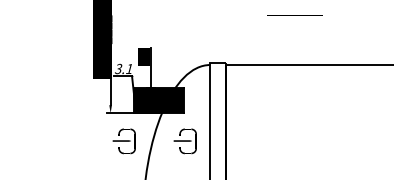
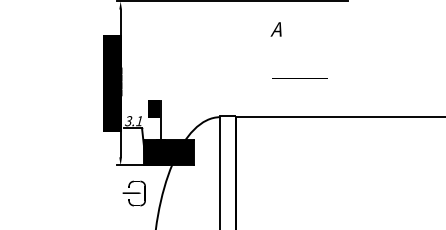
line: (294, 15) -> (299, 78), moved
part: (184, 141) -> (194, 193), removed

